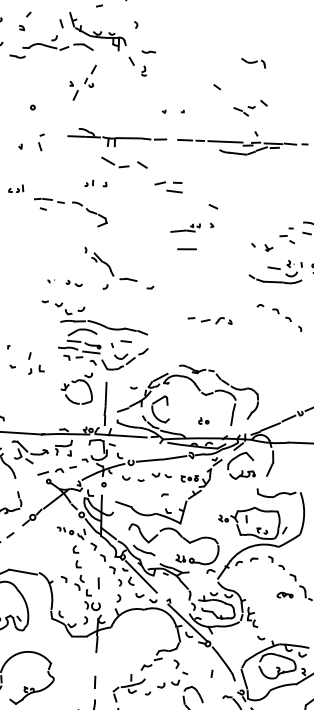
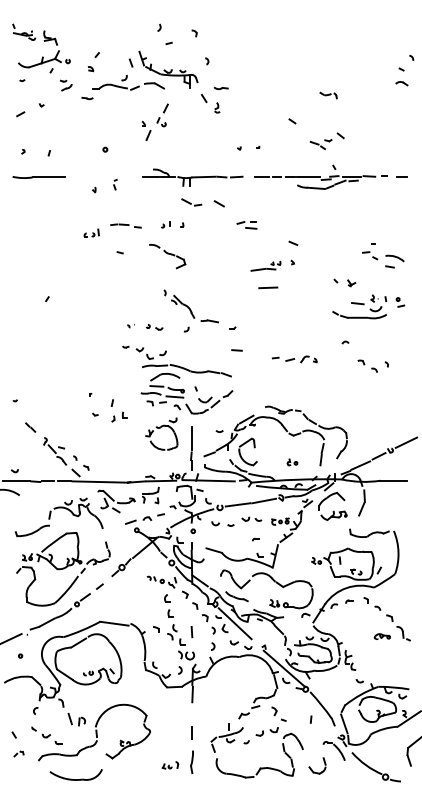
part: (17, 56) -> (87, 98), size x0.7
part: (253, 63) -> (328, 95), size x0.7
part: (41, 142) -> (115, 184), size x0.6
part: (115, 162) -> (191, 202), size x0.7
part: (168, 187) -> (246, 225), size x0.7
part: (48, 200) -> (125, 225), moved
part: (287, 235) -> (370, 251), moved
part: (281, 314) -> (367, 365), moved
line: (125, 341) -> (236, 350), moved

